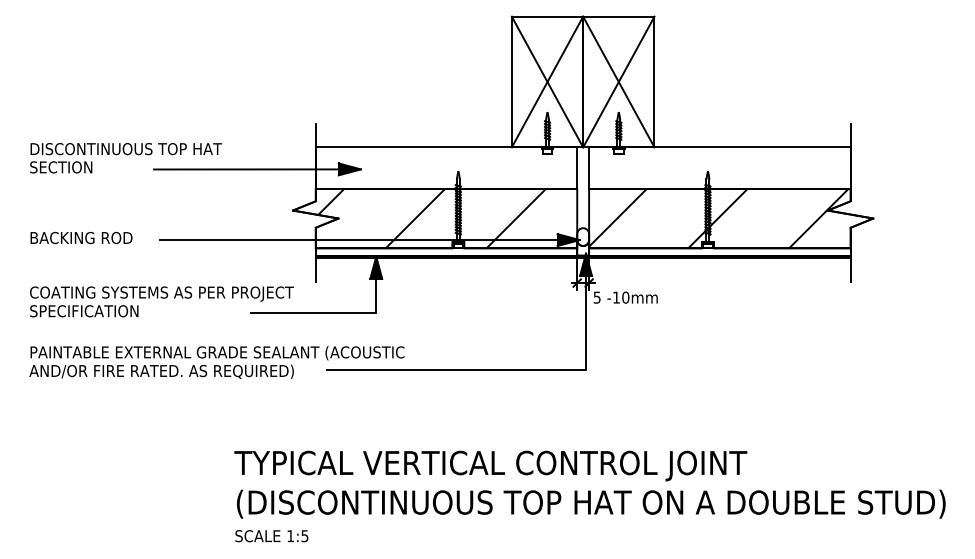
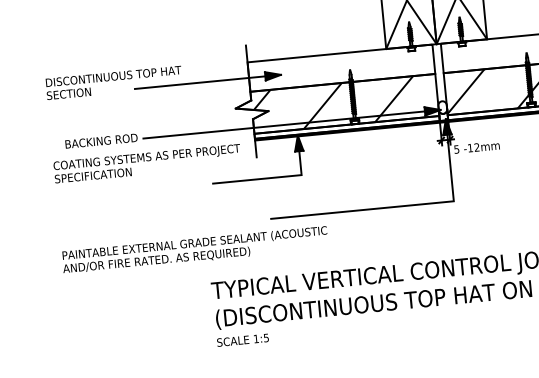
text: (81, 237) -> (101, 140), moved
text: (625, 297) -> (476, 147), -10mm -> -12mm
text: (161, 301) -> (147, 163), moved
text: (216, 362) -> (194, 250), moved

